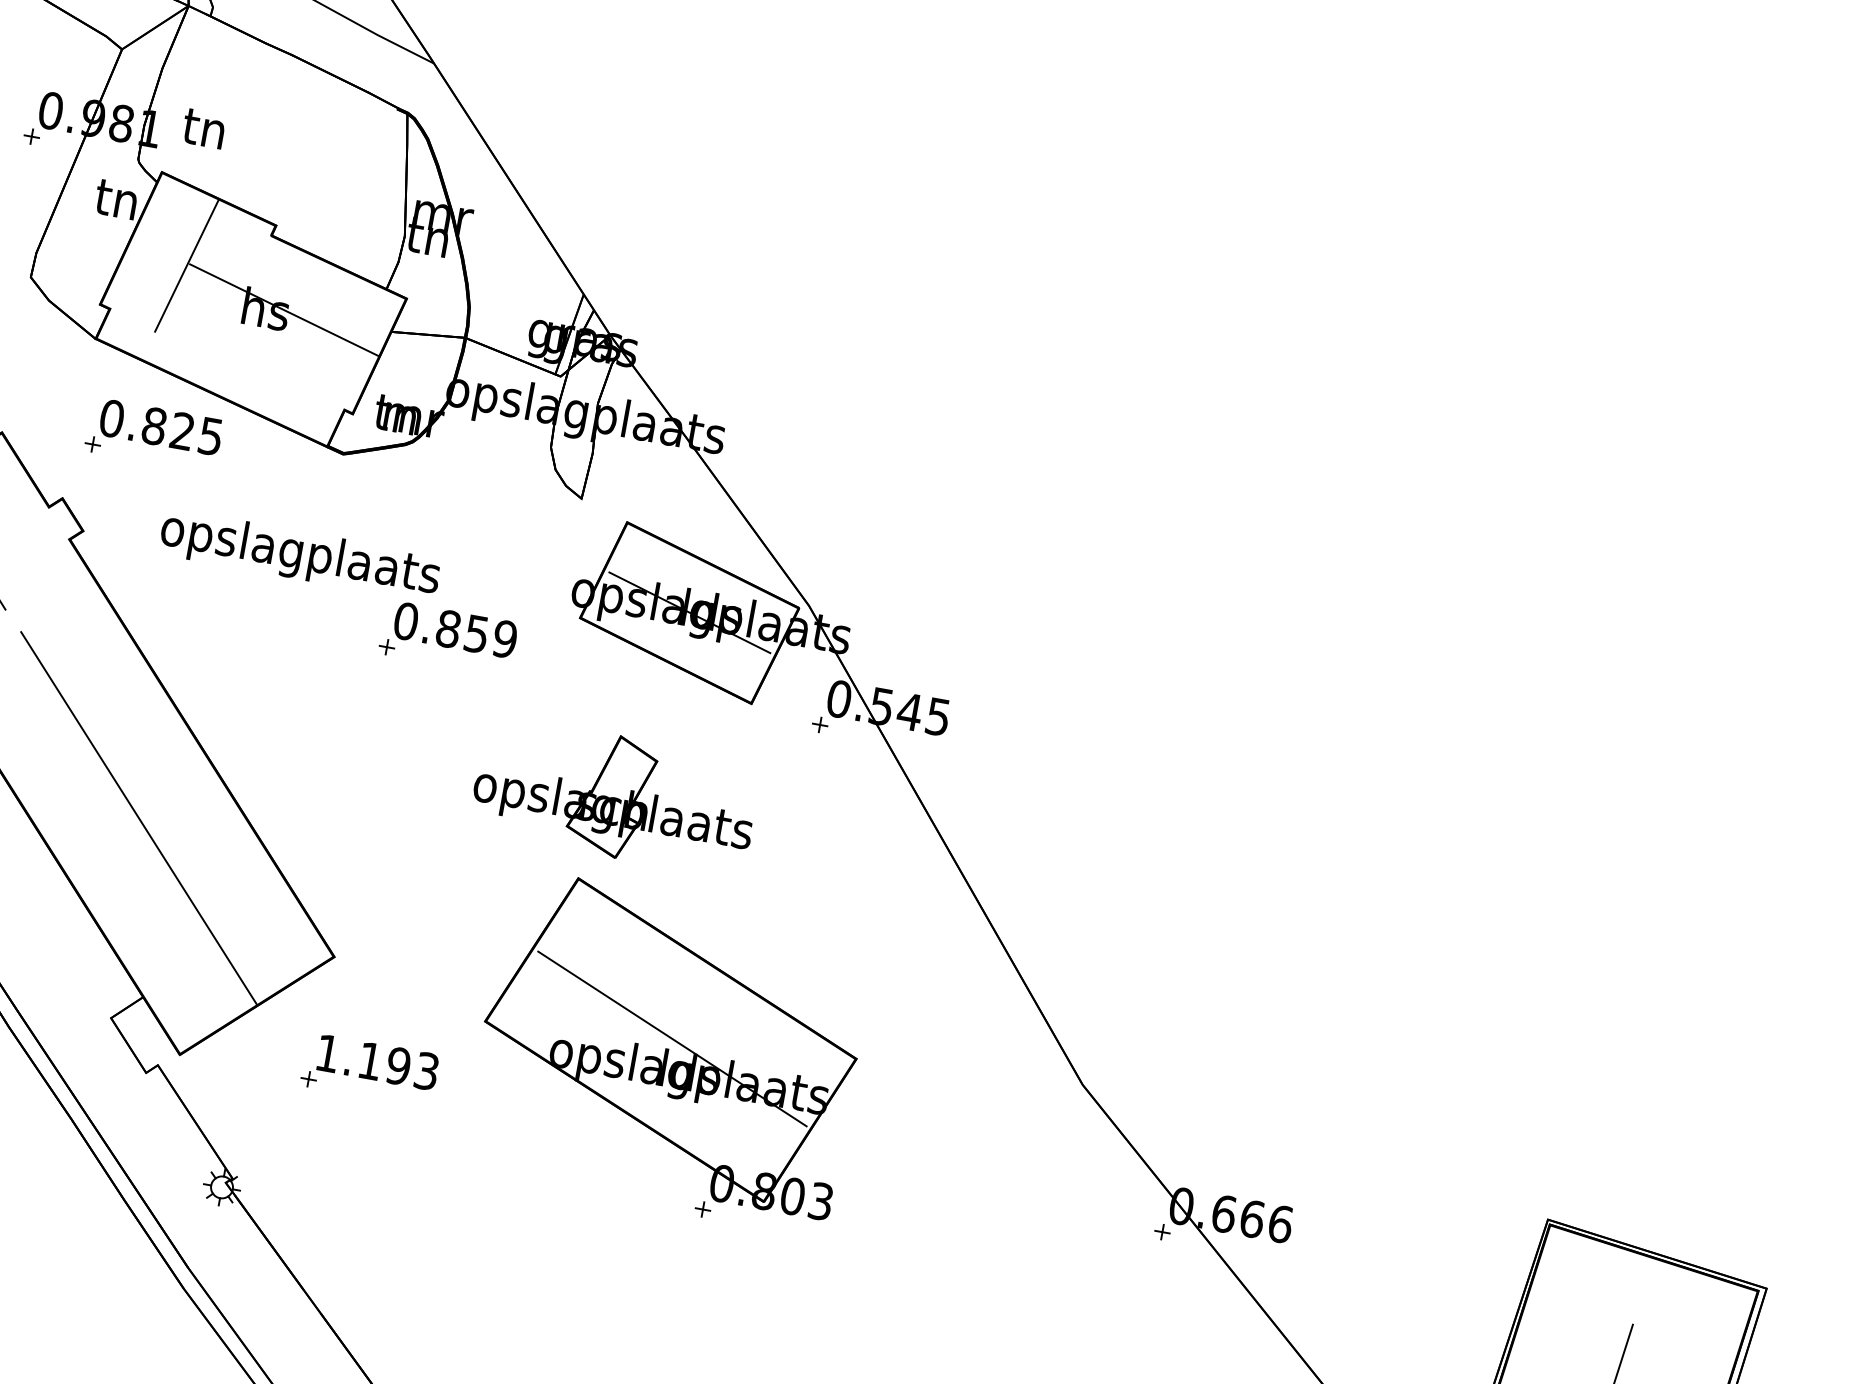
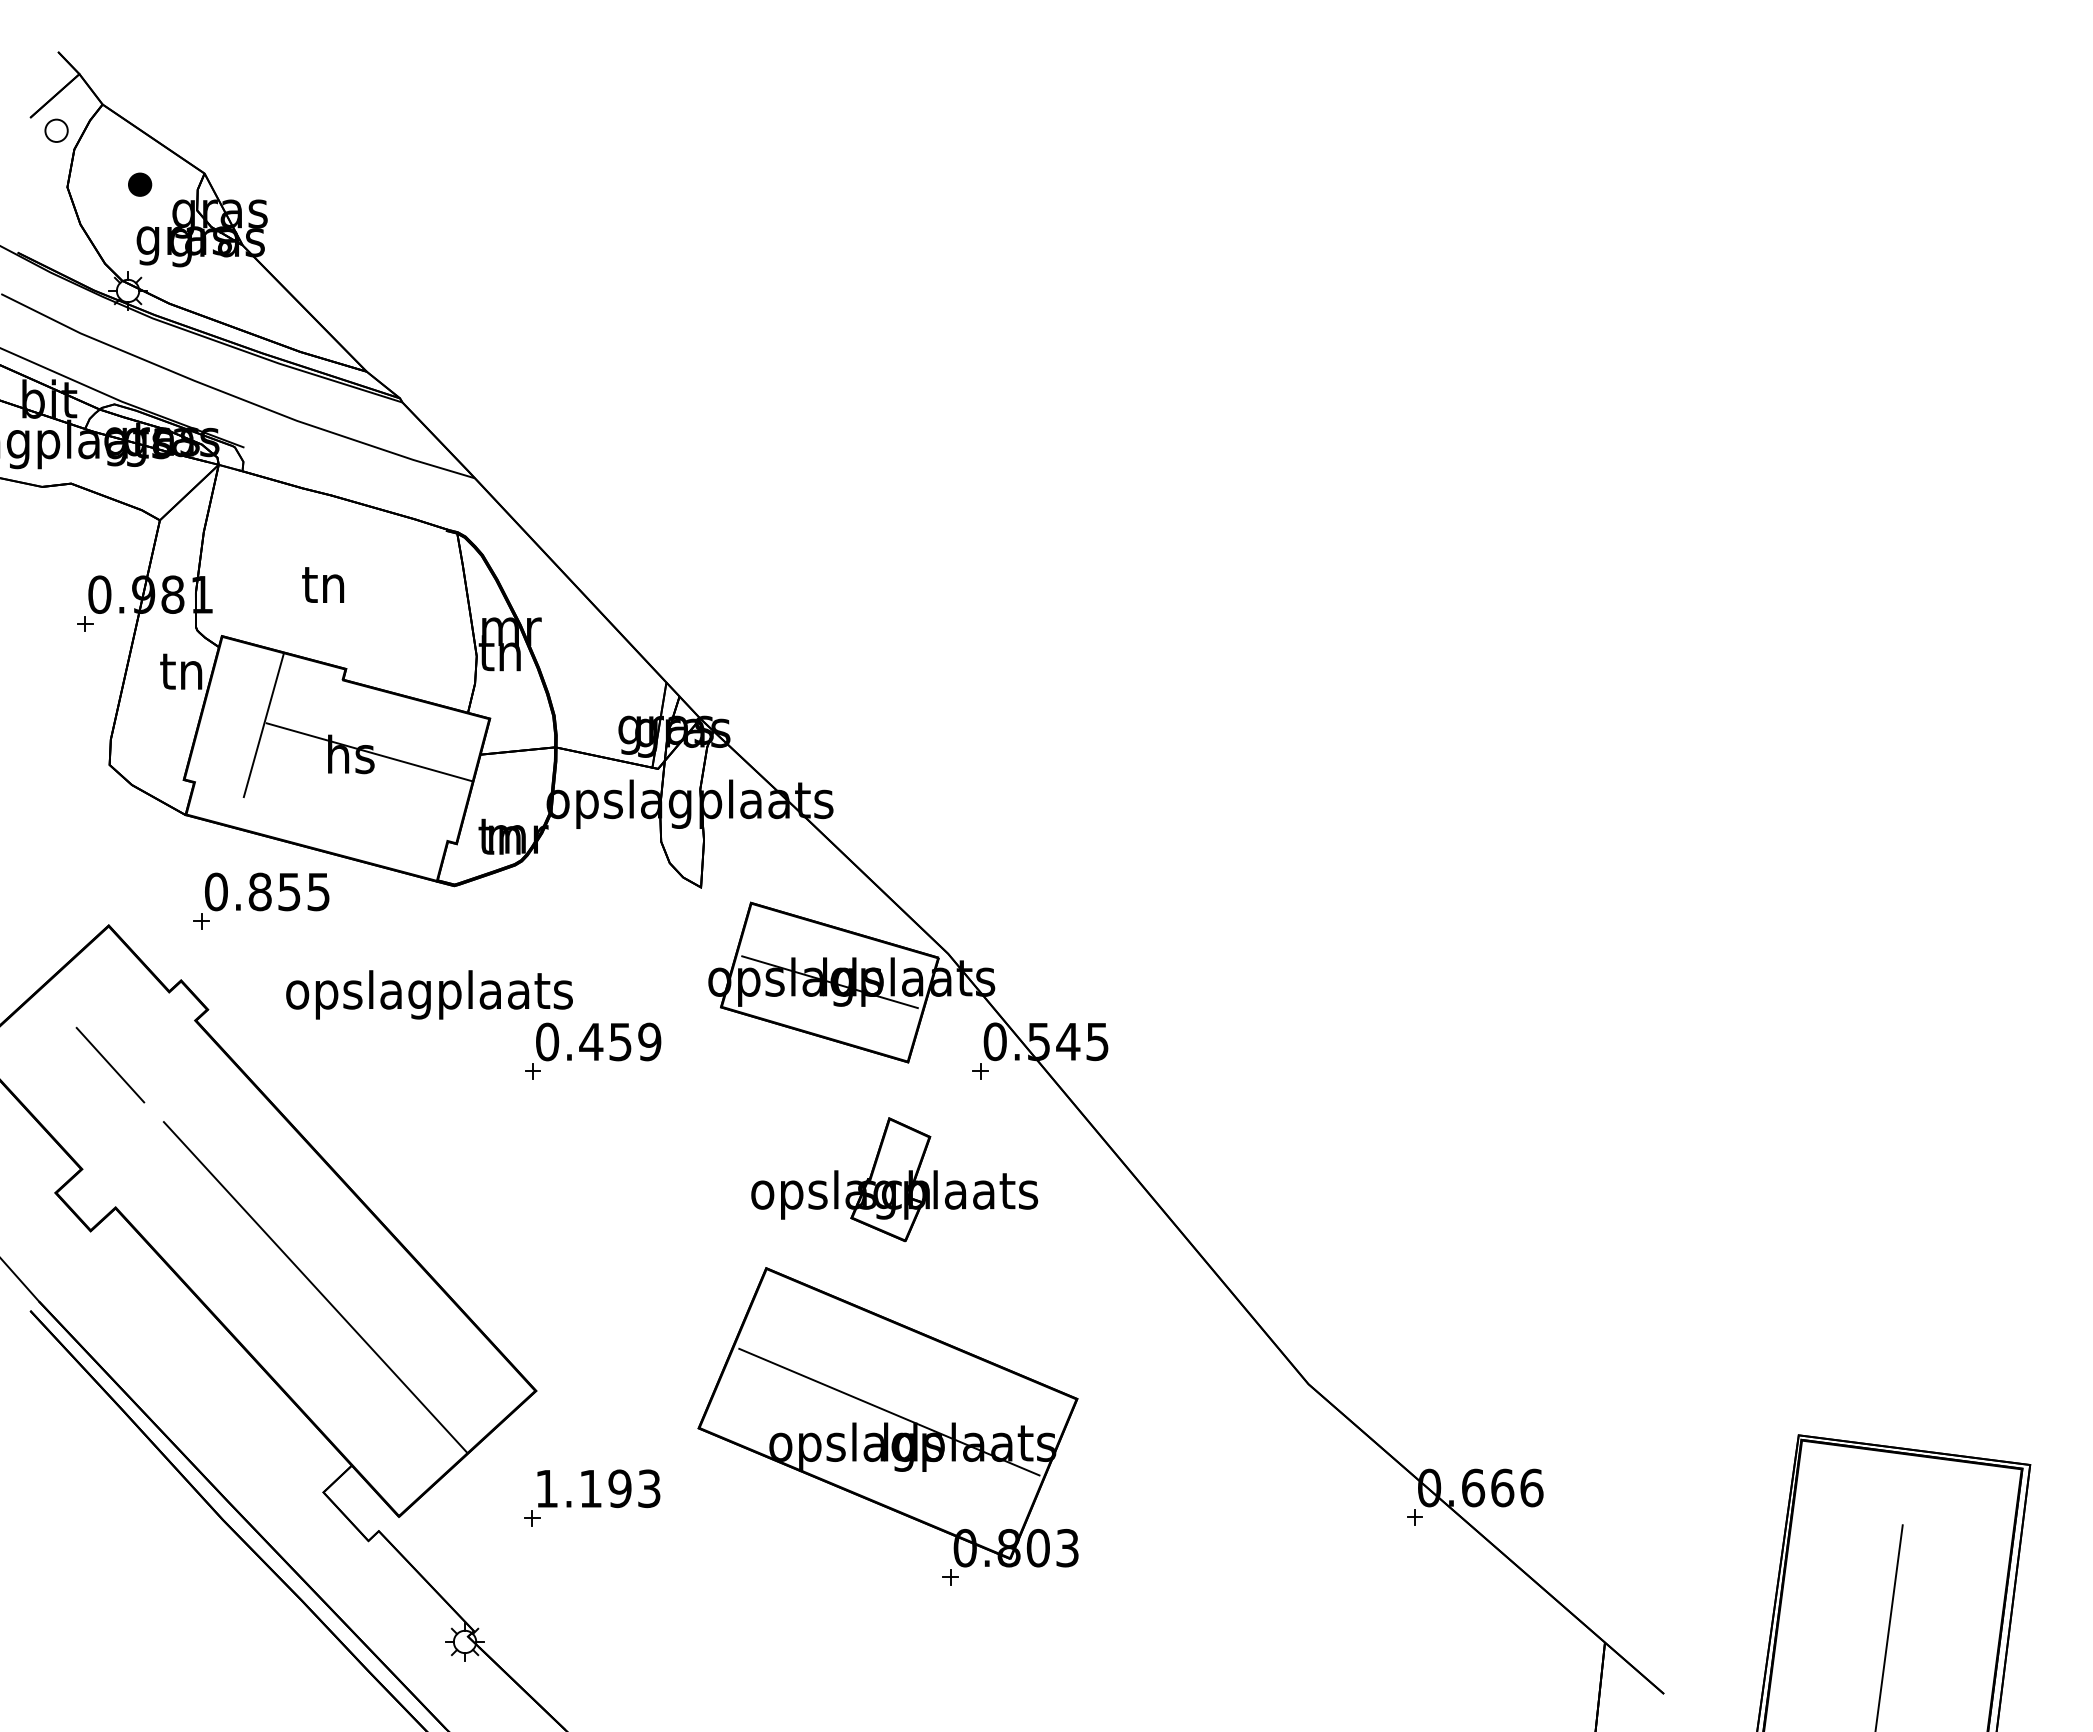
text: (204, 128) -> (323, 584), moved
text: (182, 430) -> (289, 891), 0.825 -> 0.855
text: (448, 628) -> (591, 1041), 0.859 -> 0.459
part: (615, 796) -> (894, 1179), moved

